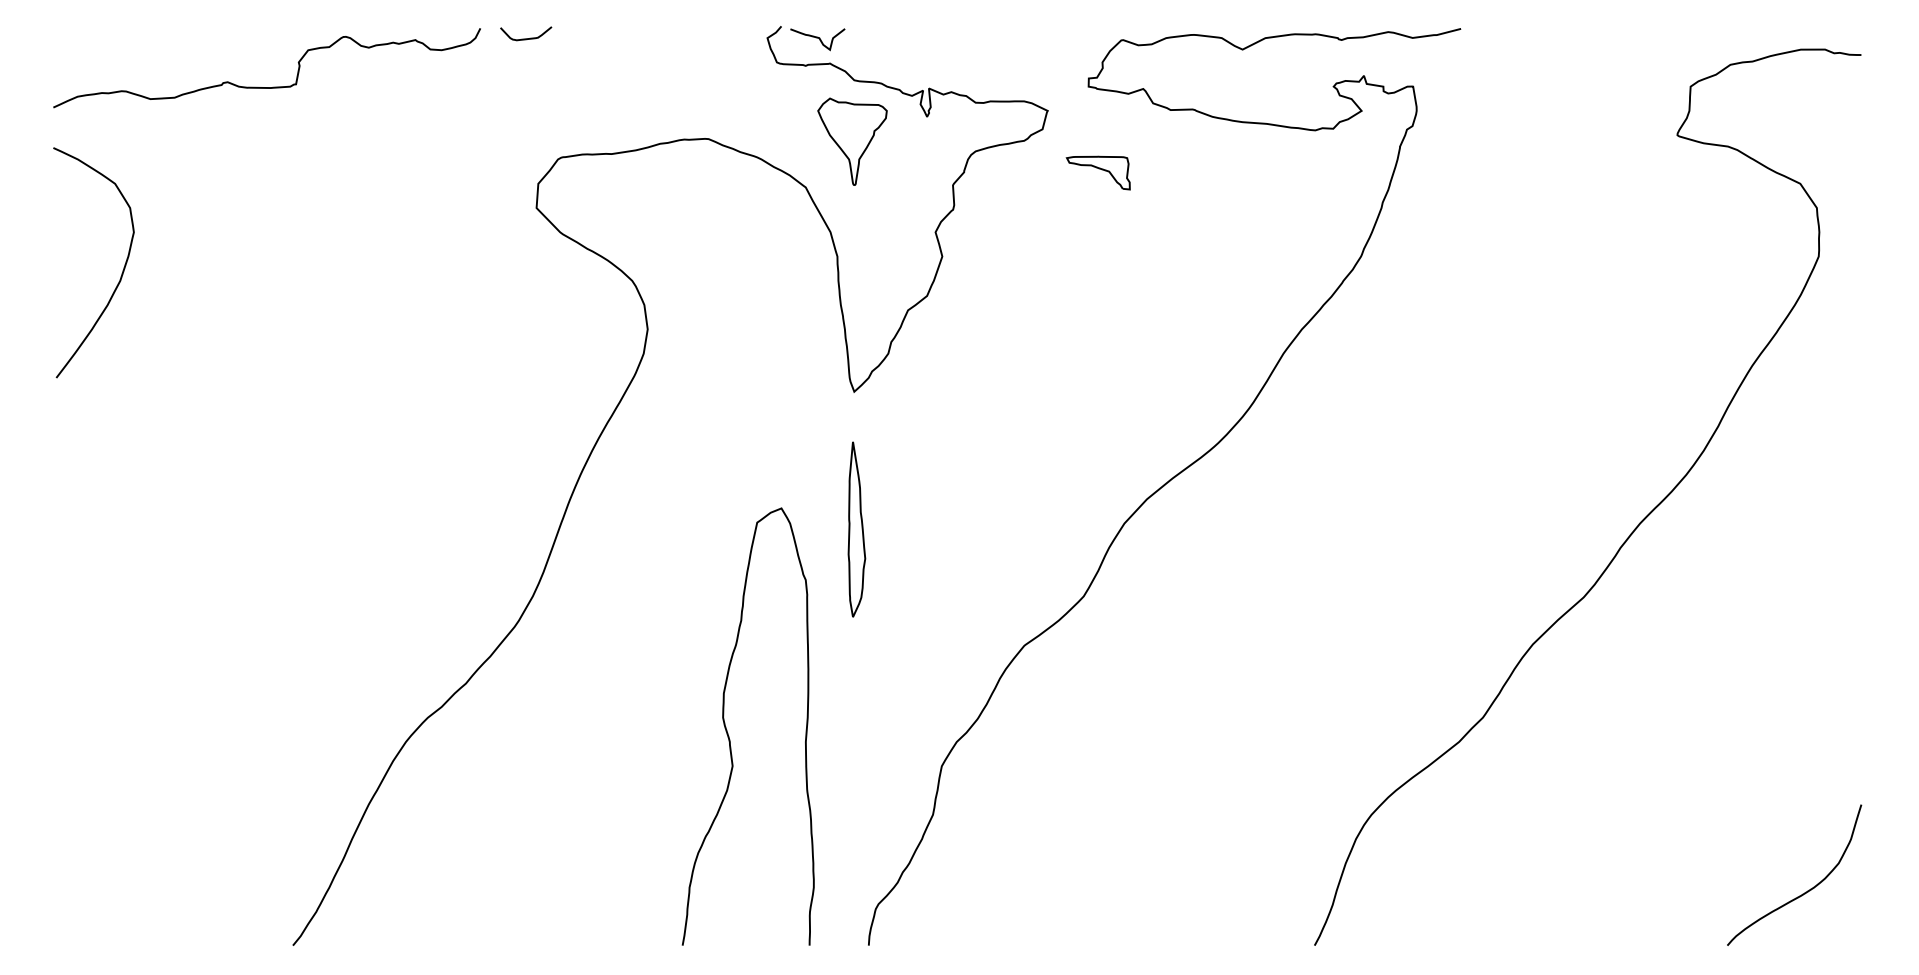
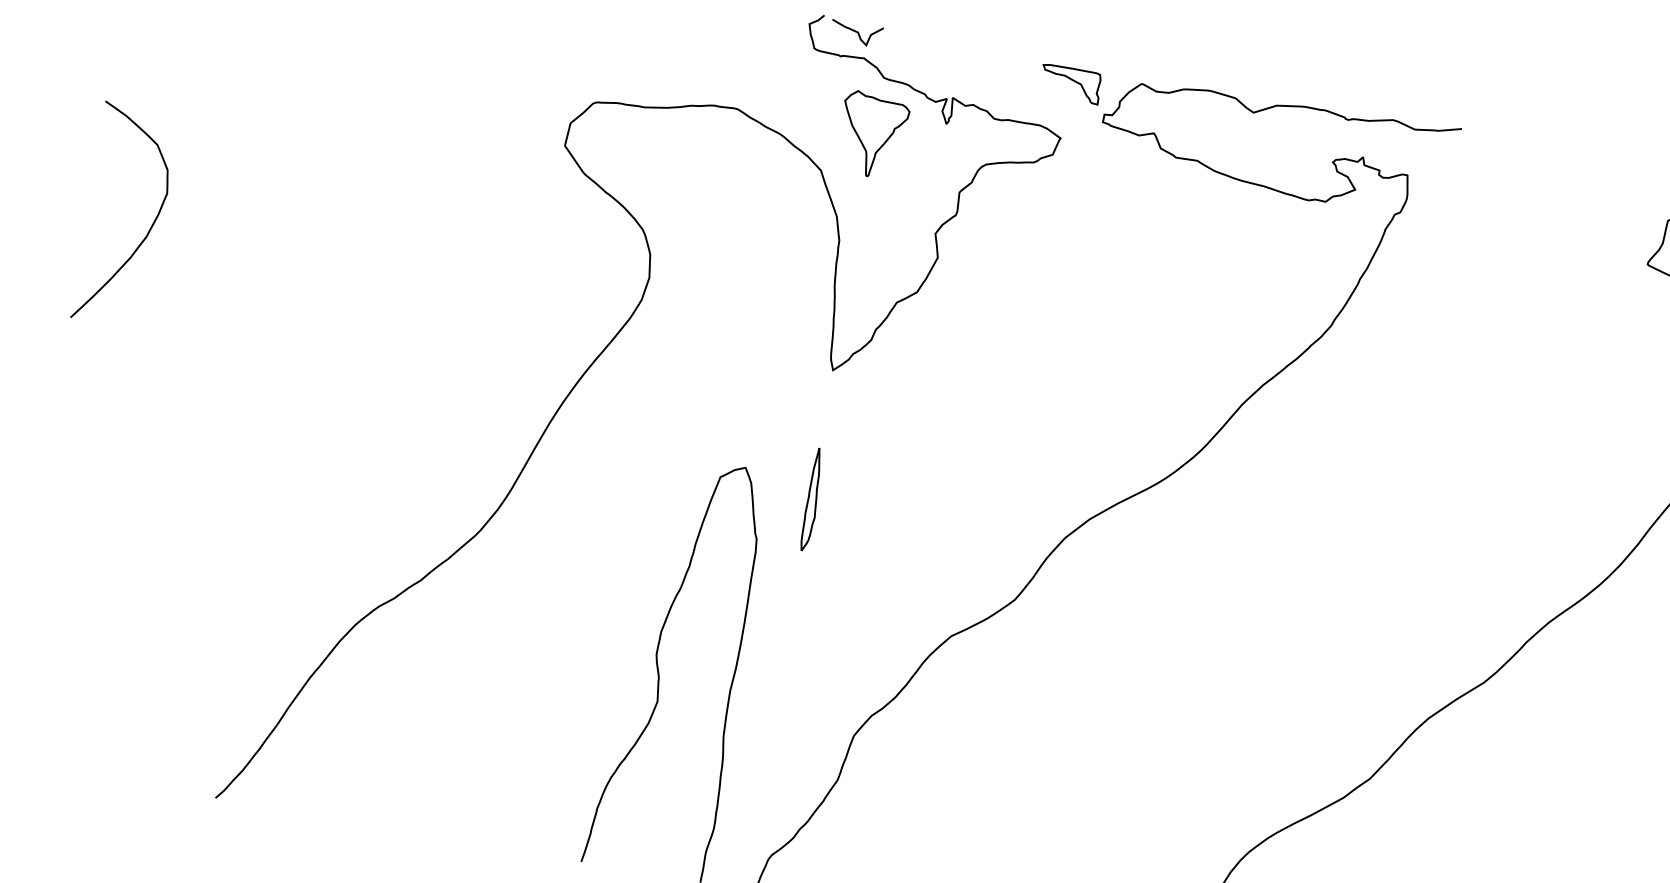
part: (1097, 172) -> (1069, 83), moved
curve: (122, 270) -> (150, 227), moved
part: (856, 529) -> (812, 499), size x0.62

